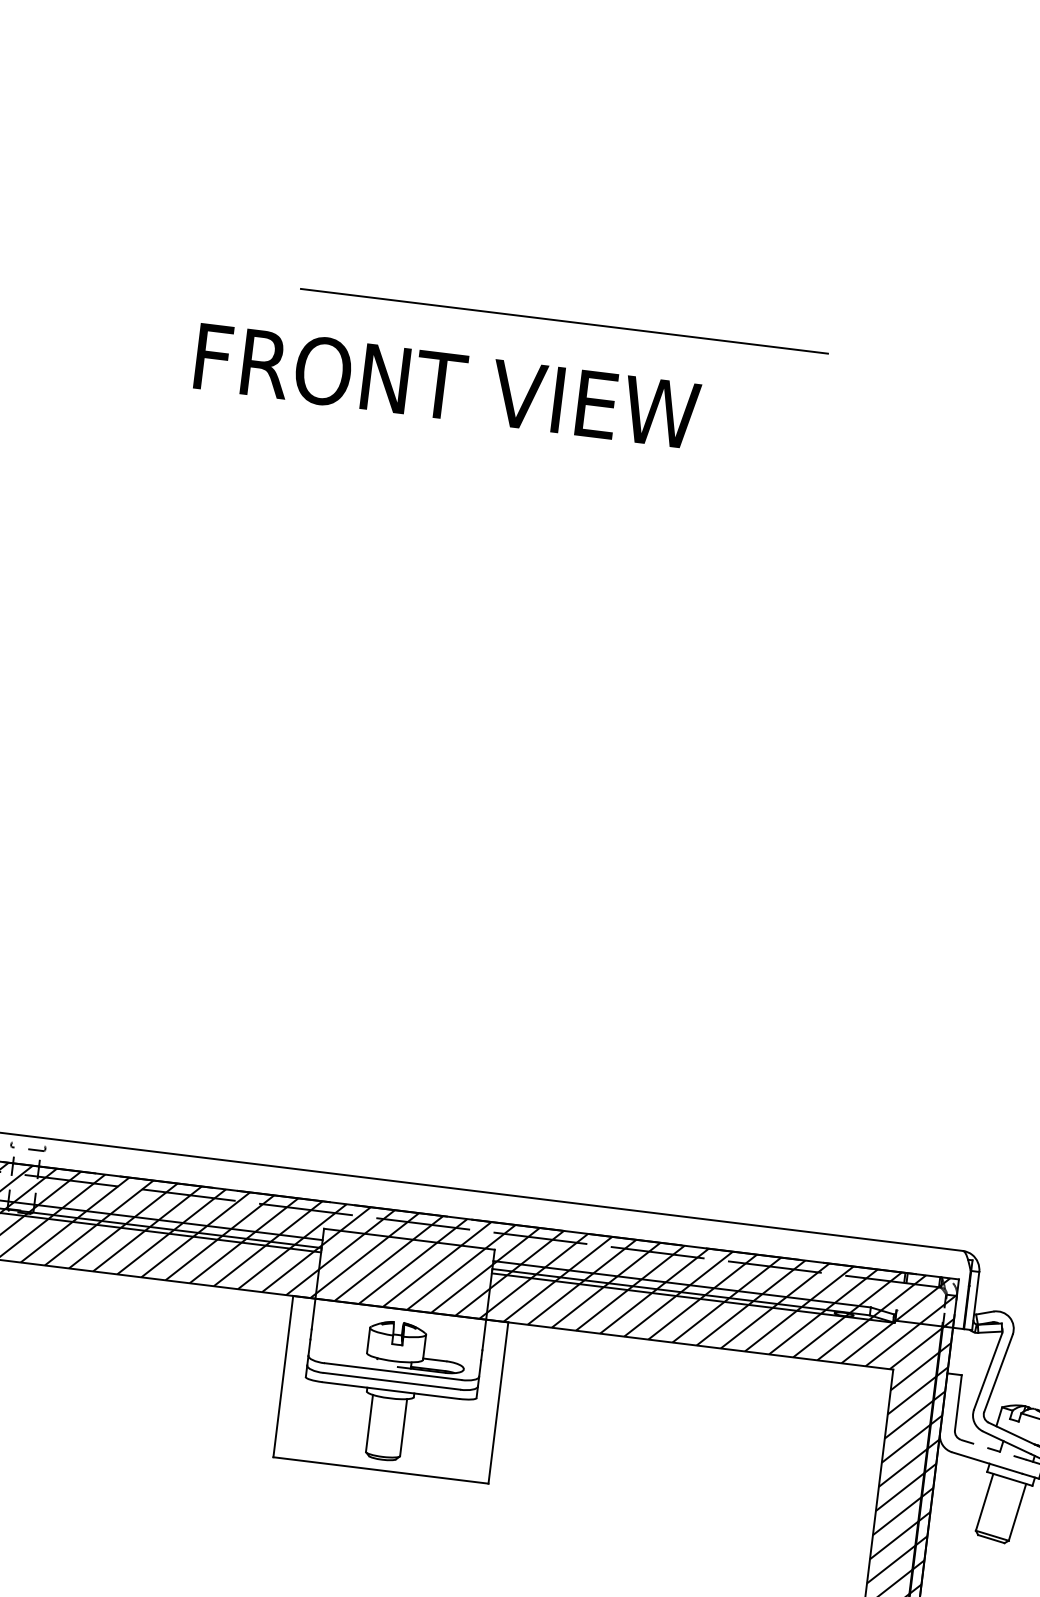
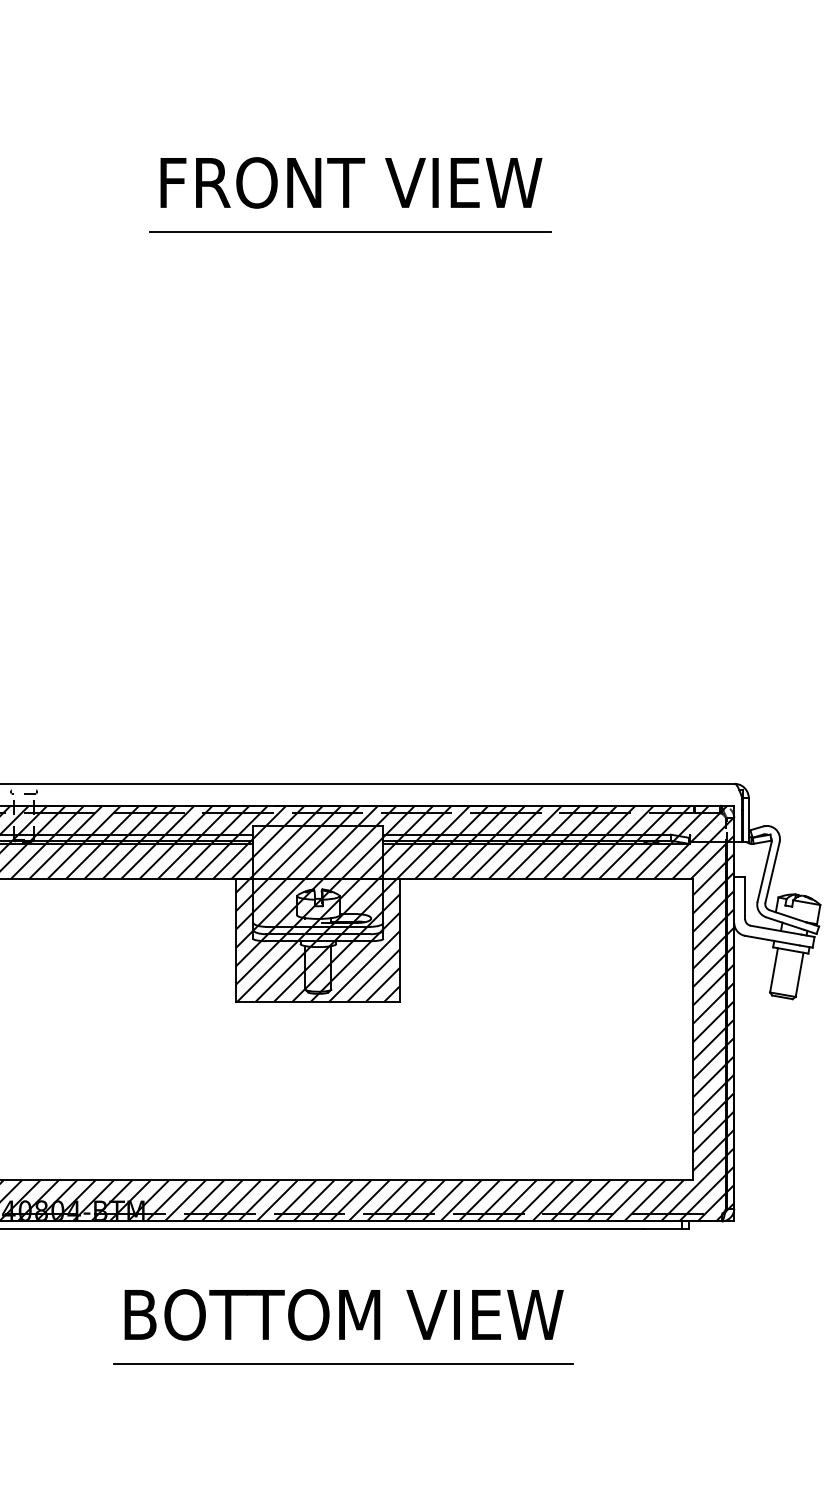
line: (565, 320) -> (350, 231), moved
text: (447, 385) -> (351, 182), moved
hatch: (391, 1389) -> (318, 940), added
line: (994, 1450) -> (776, 930), dashed -> solid

